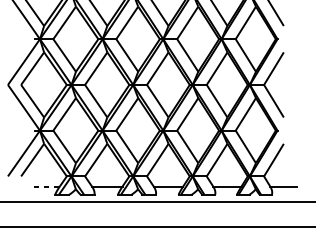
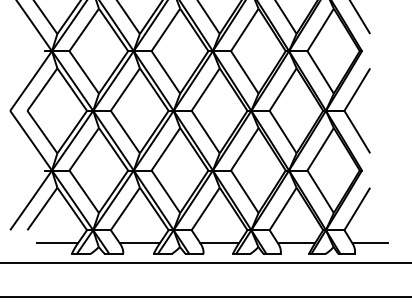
line: (44, 186) -> (57, 243), dashed -> solid

